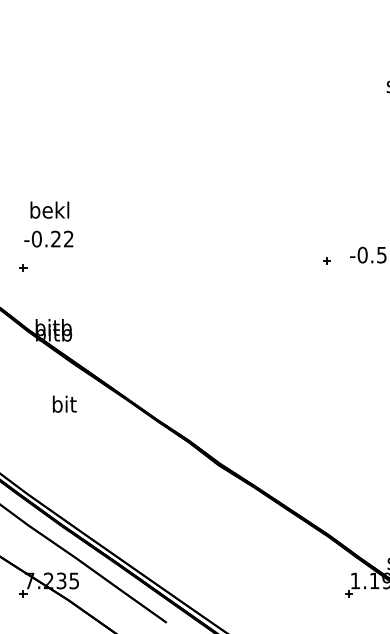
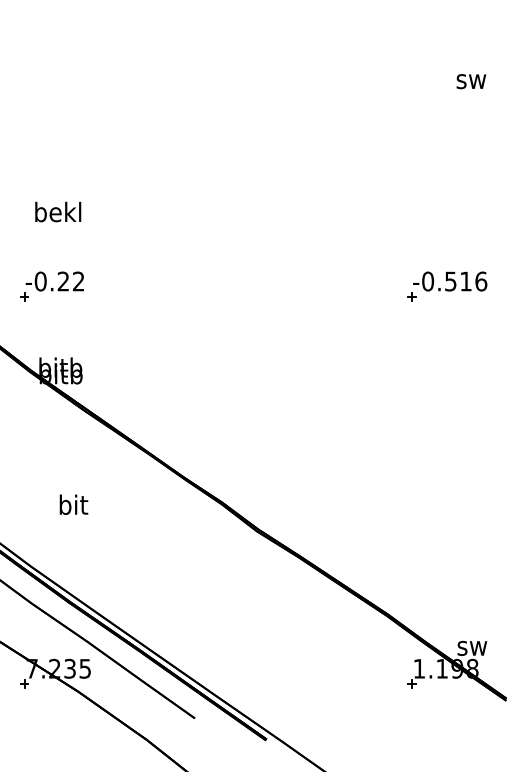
text: (50, 209) -> (58, 211), moved
text: (48, 239) -> (54, 281), moved
part: (326, 260) -> (411, 296), moved
text: (64, 404) -> (73, 504), moved

